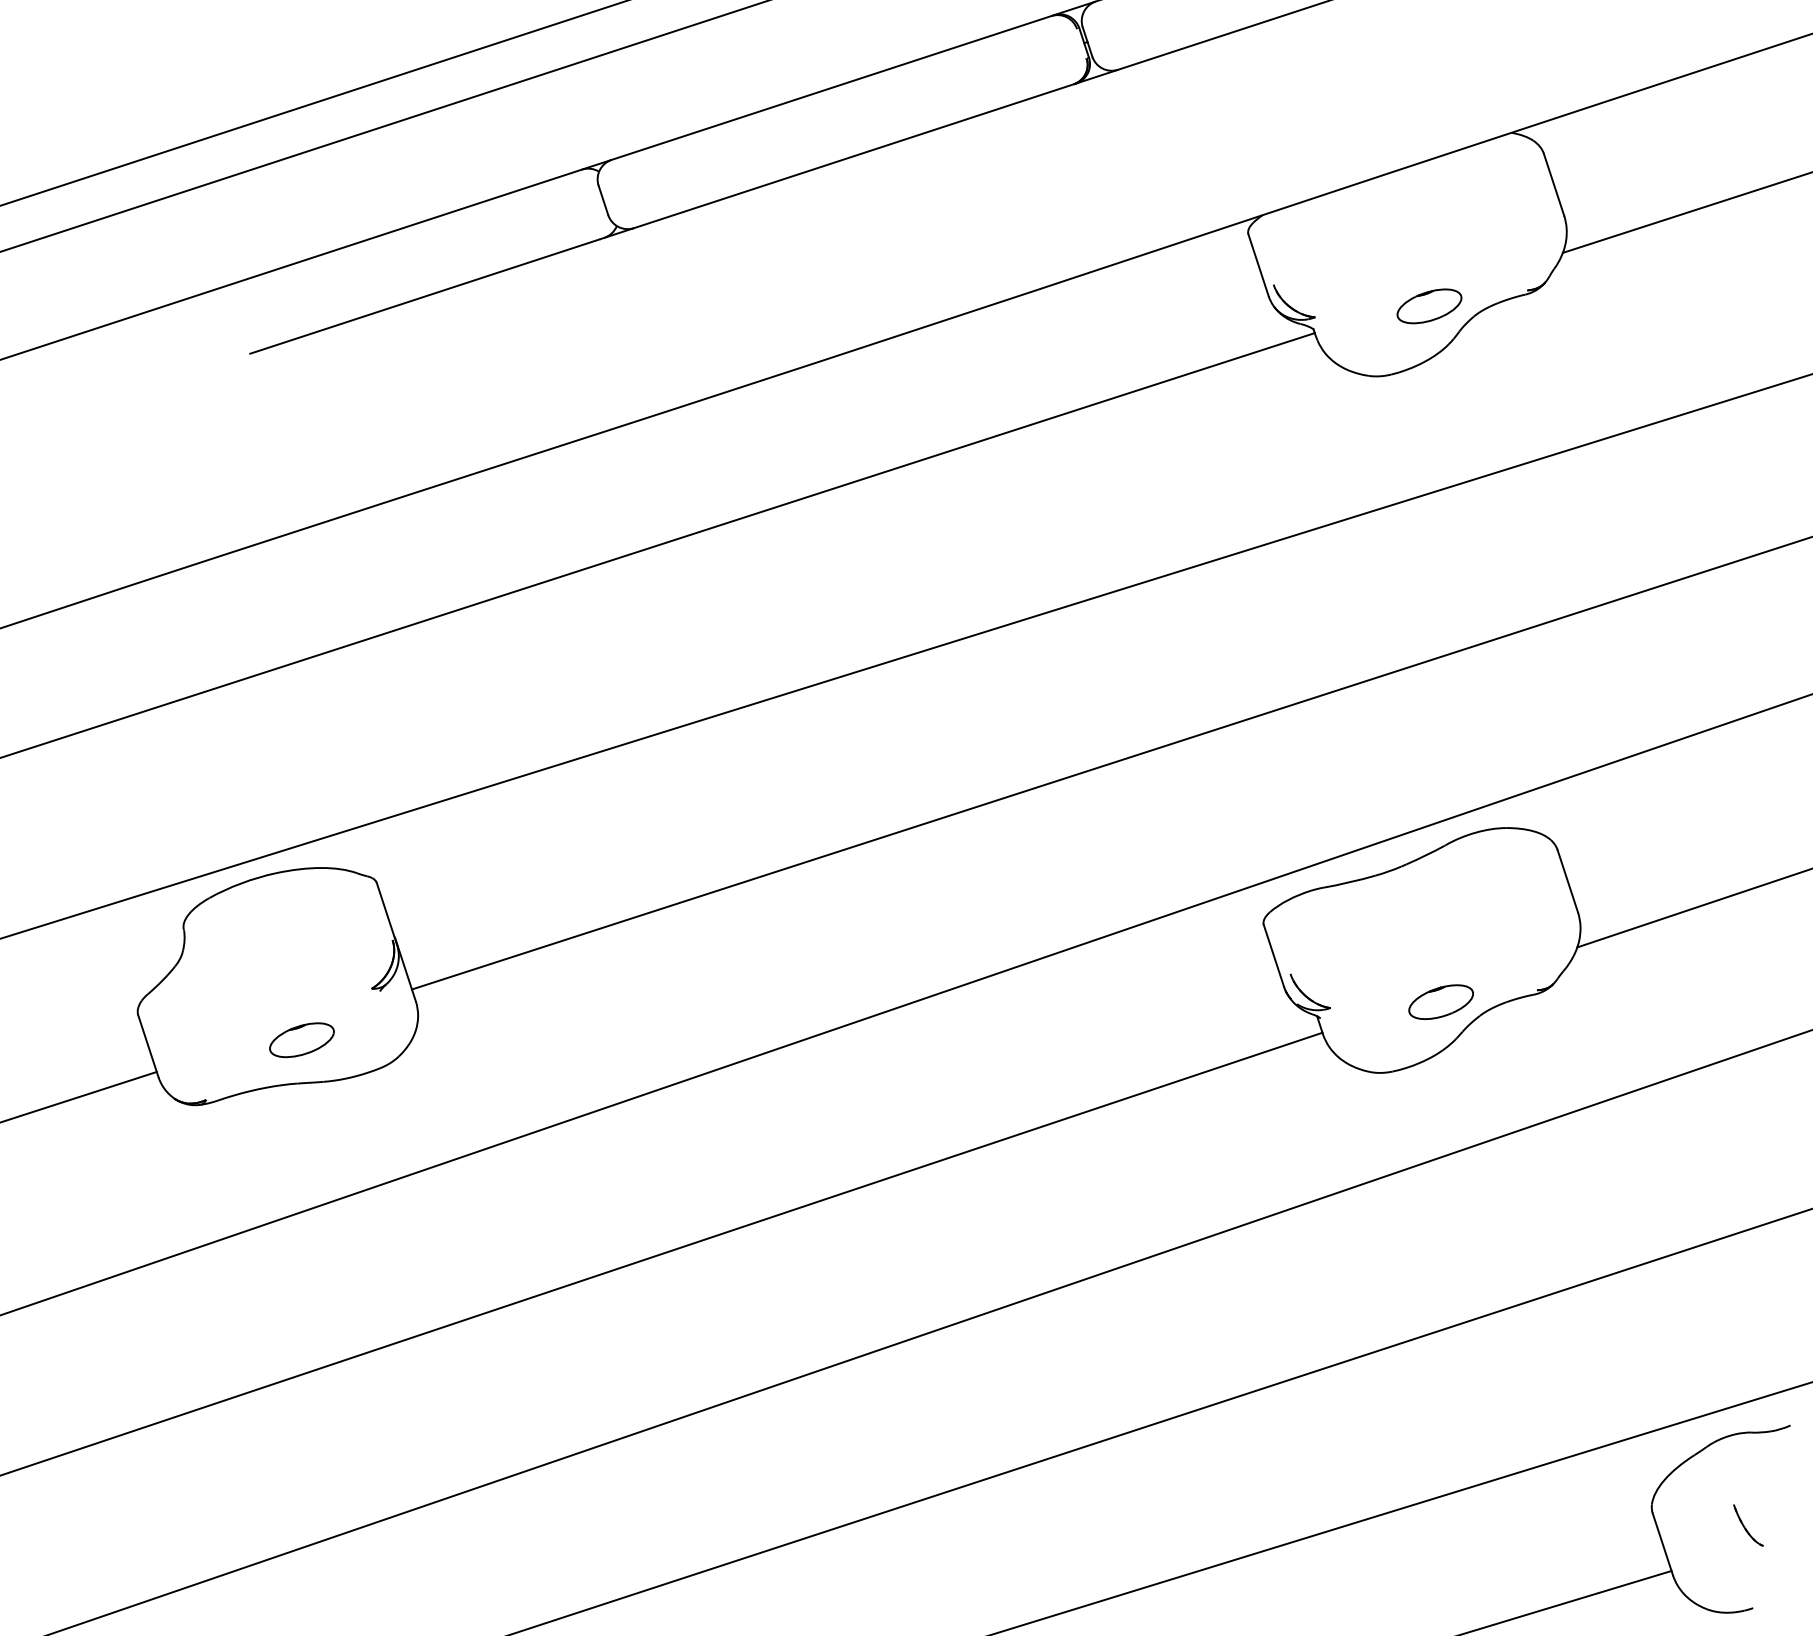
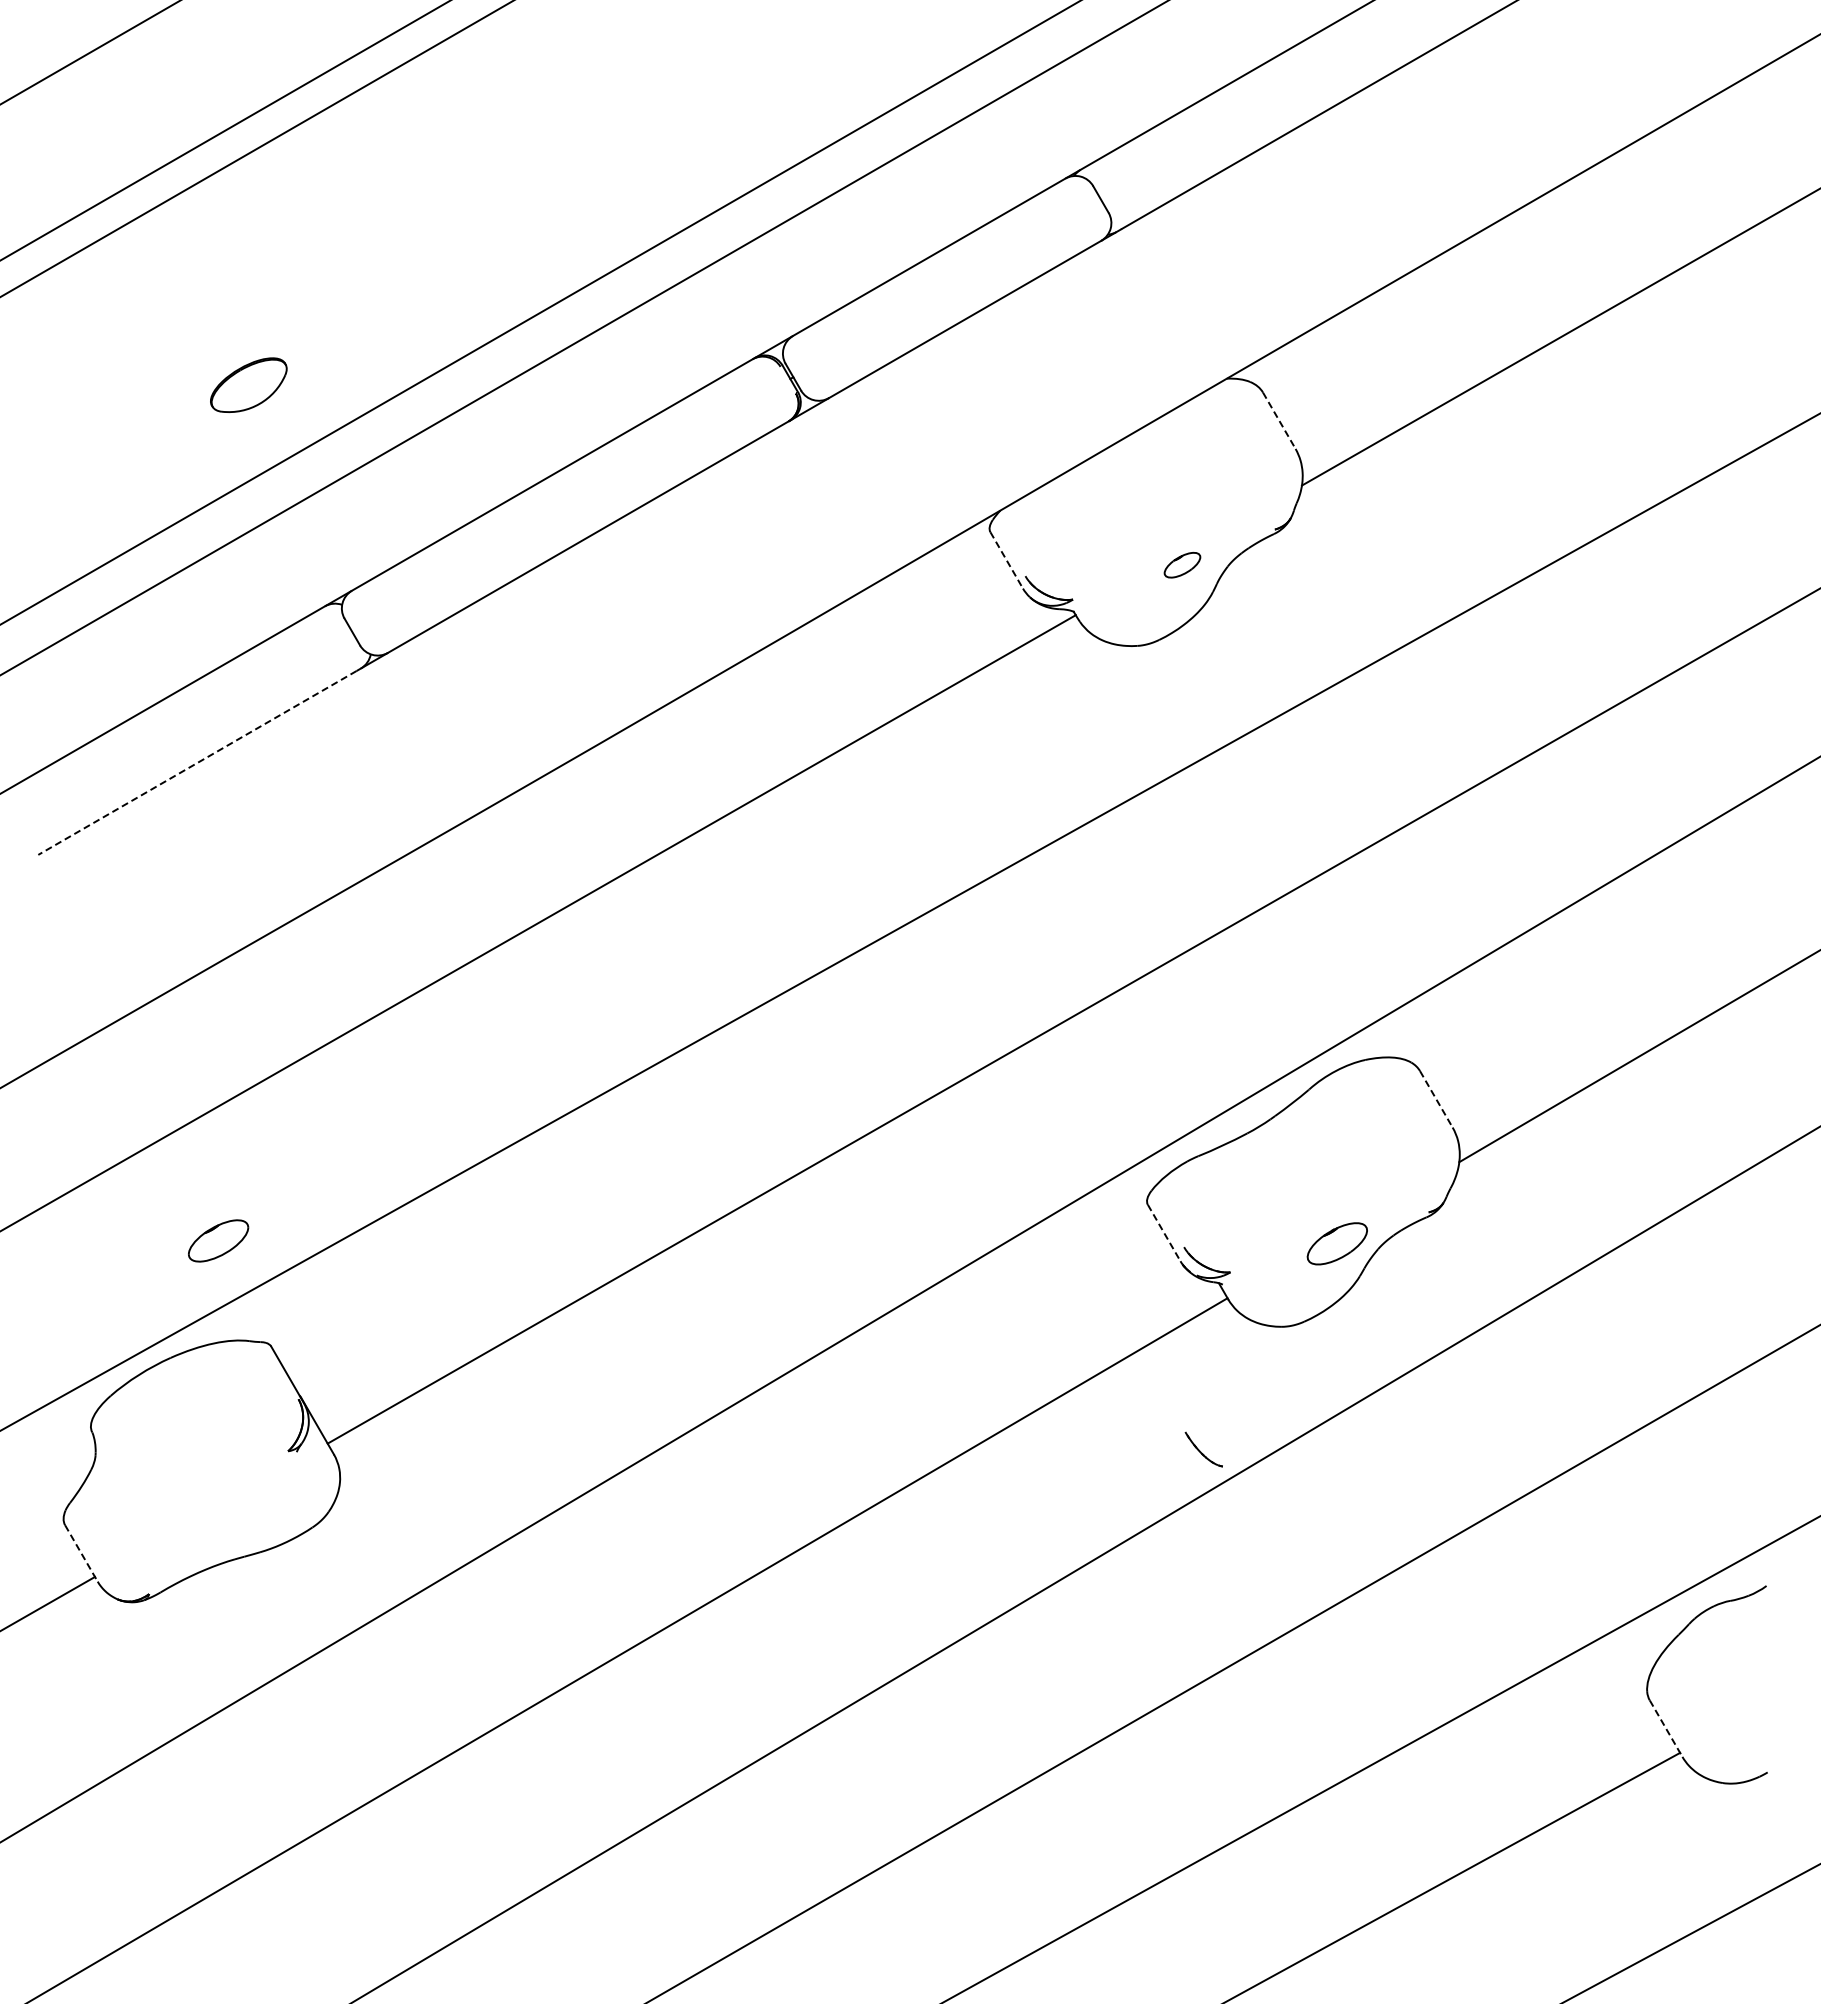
line: (1554, 184) -> (1279, 420), solid -> dashed
line: (1258, 265) -> (1006, 560), solid -> dashed
line: (425, 296) -> (197, 762), solid -> dashed
part: (1429, 305) -> (1182, 564), size x0.6
line: (1567, 881) -> (1436, 1099), solid -> dashed
line: (1274, 956) -> (1164, 1233), solid -> dashed
part: (302, 1039) -> (218, 1240), moved
line: (148, 1046) -> (81, 1553), solid -> dashed
part: (1747, 1525) -> (1203, 1449), moved
line: (1663, 1544) -> (1666, 1728), solid -> dashed

